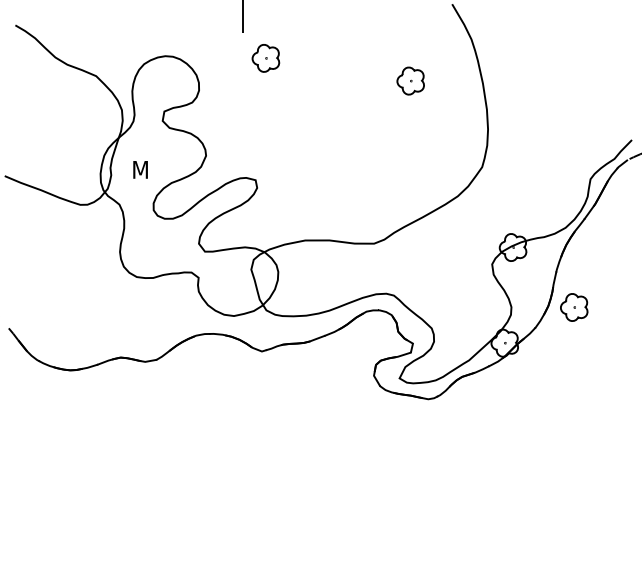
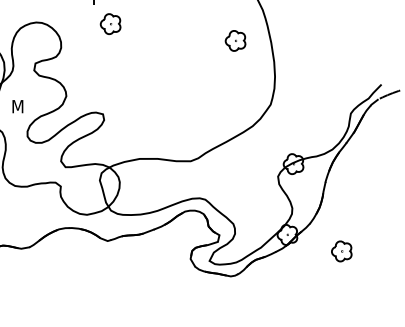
part: (410, 80) -> (235, 40), moved
part: (574, 307) -> (341, 251), moved

